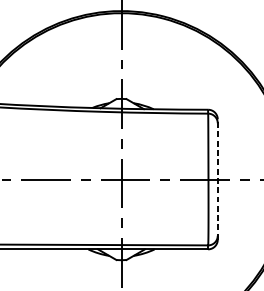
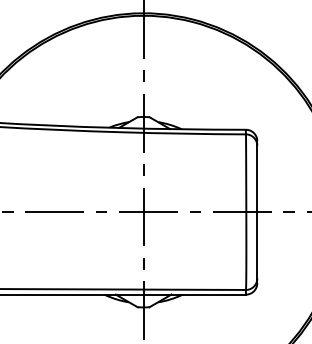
line: (217, 178) -> (257, 211), dashed -> solid

